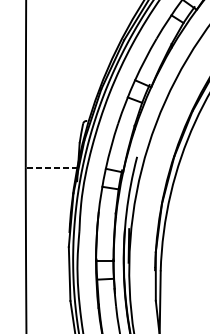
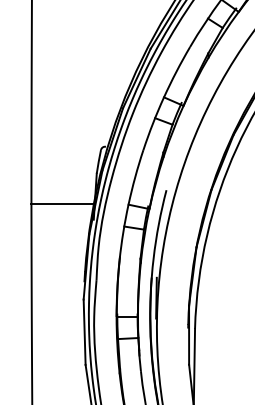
line: (52, 167) -> (63, 203), dashed -> solid

